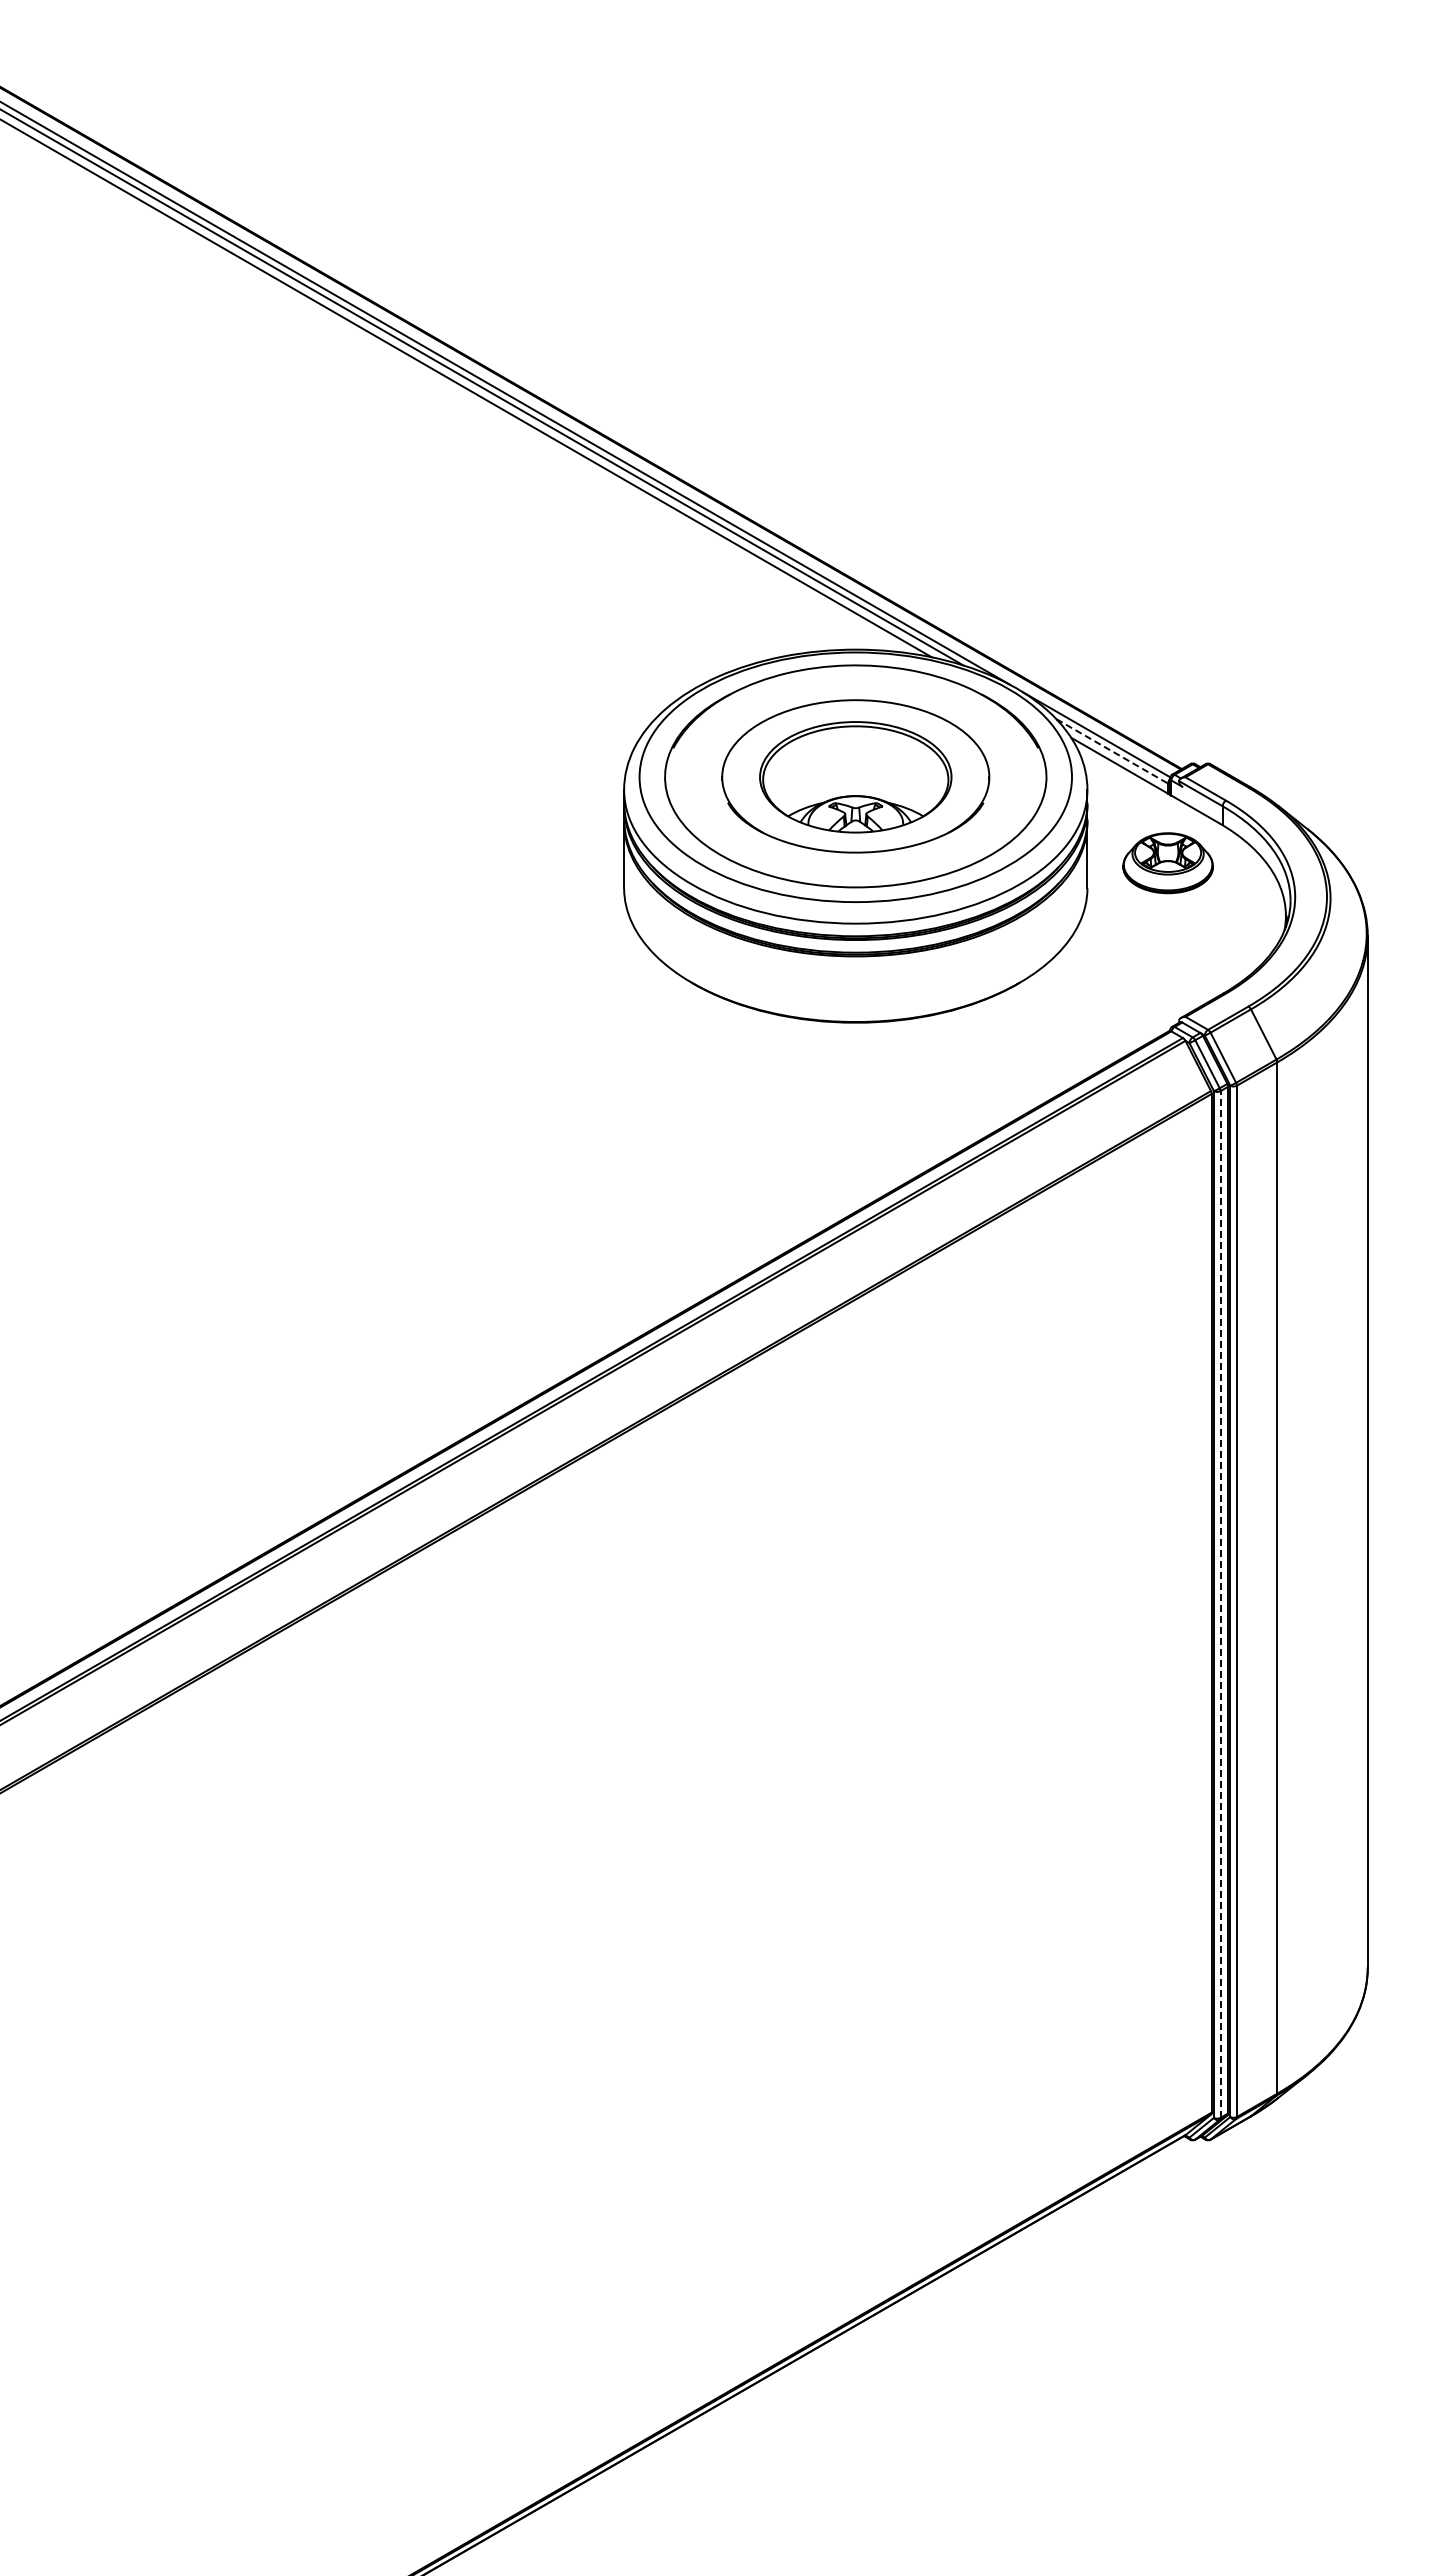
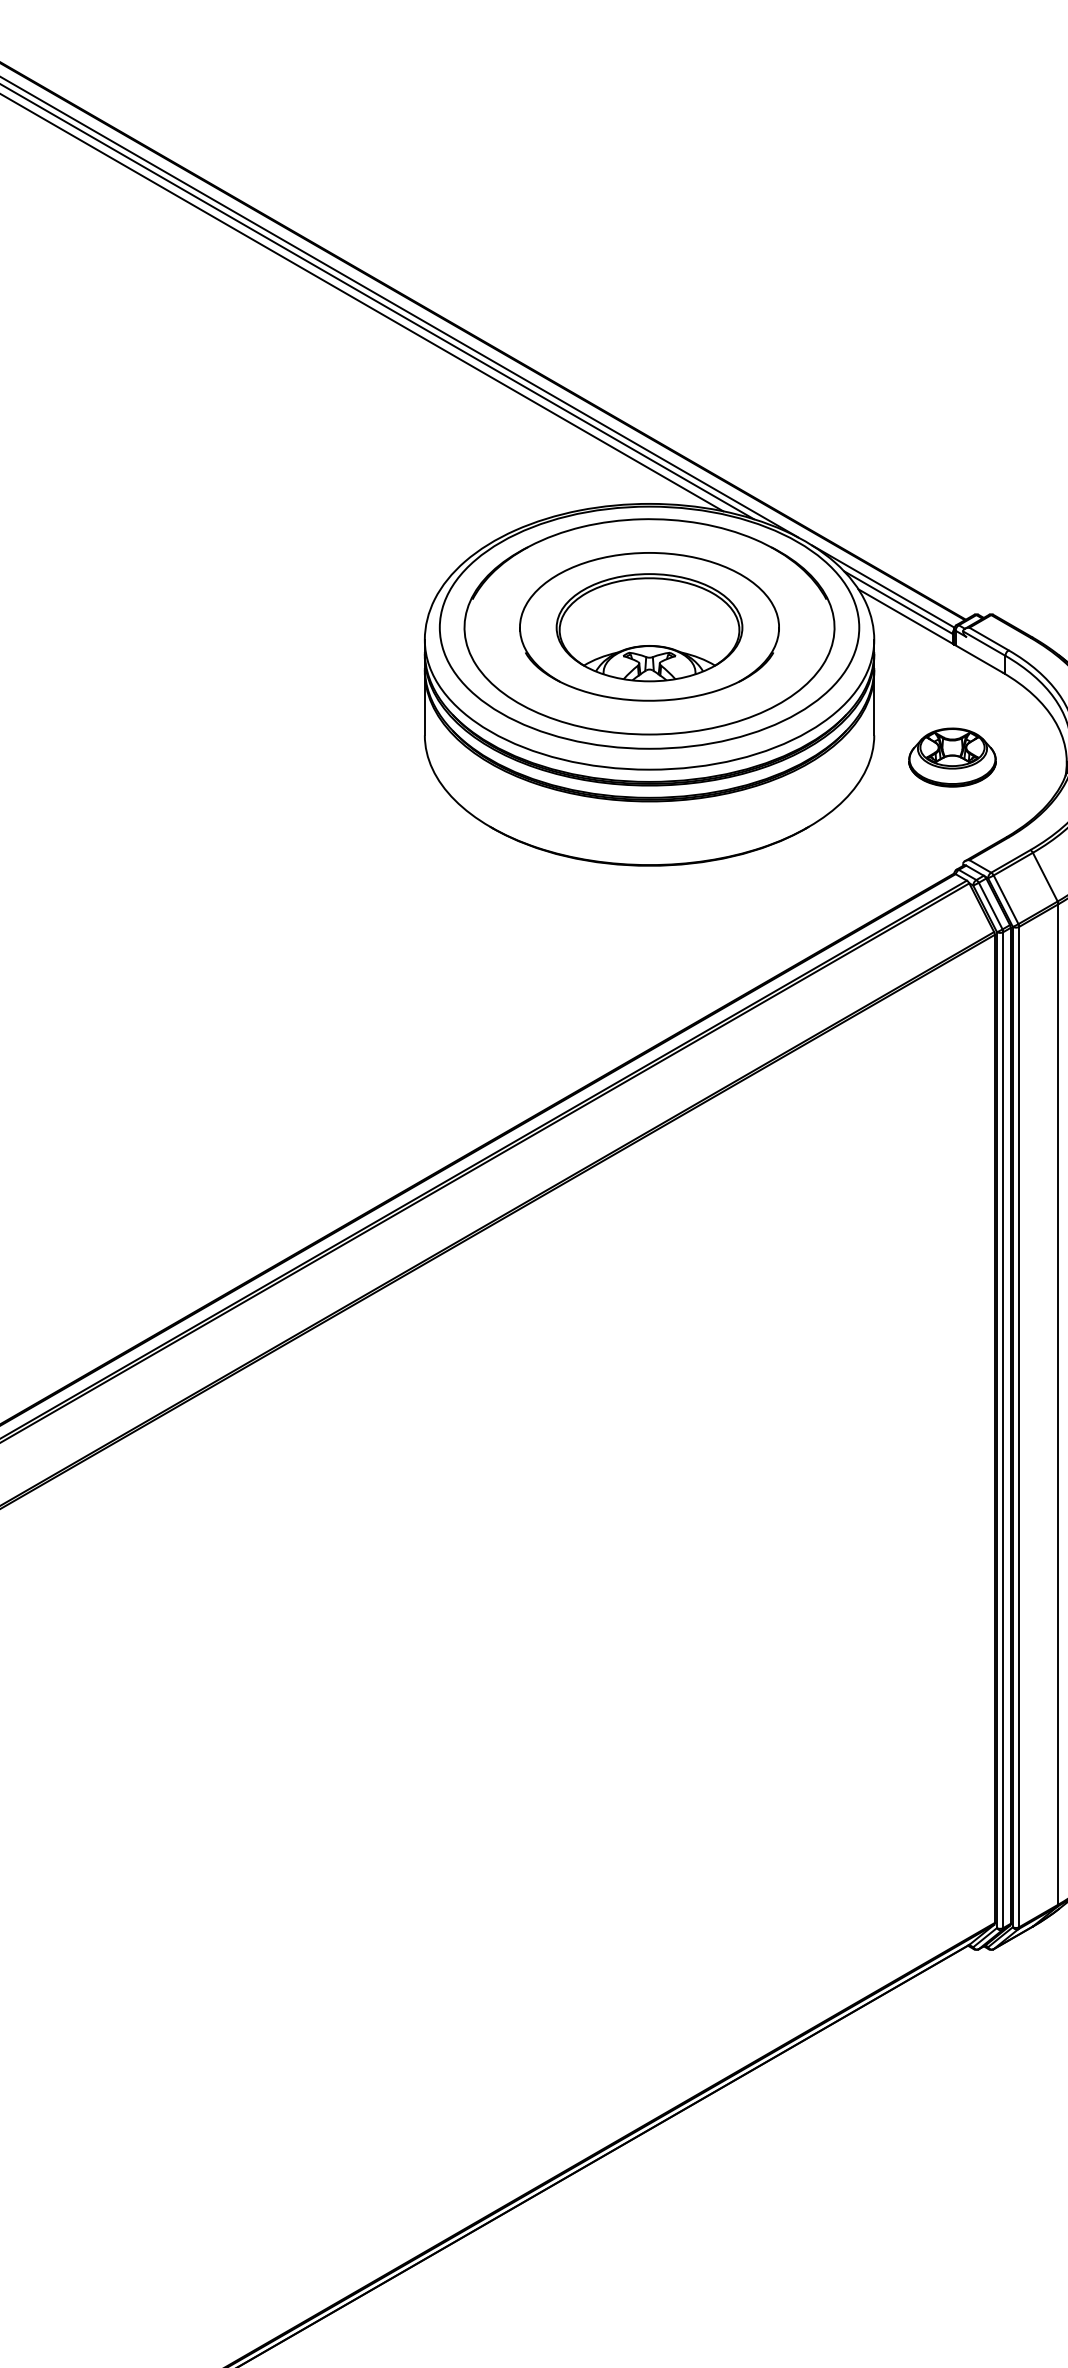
line: (1112, 751) -> (898, 602), dashed -> solid
part: (1167, 863) -> (951, 757), moved
line: (1220, 1604) -> (1003, 1430), dashed -> solid

